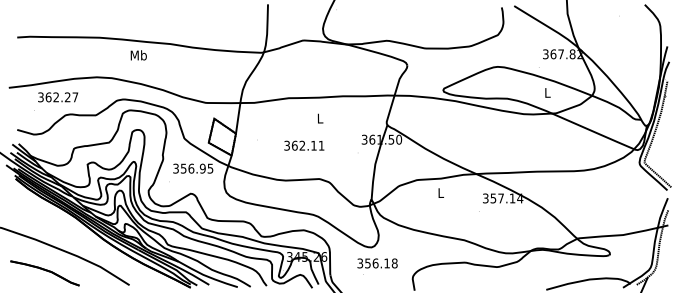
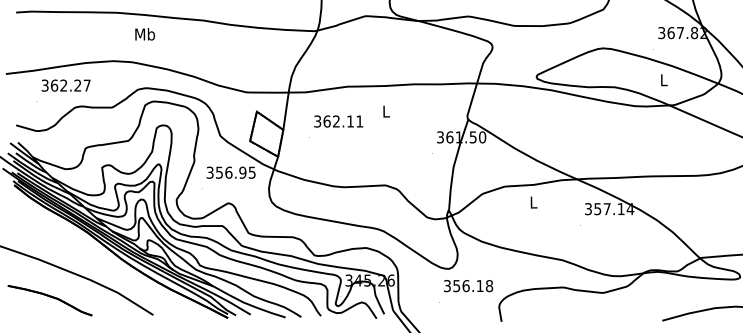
text: (138, 55) -> (144, 34), moved
text: (304, 145) -> (338, 121), moved
text: (377, 263) -> (468, 286), moved

